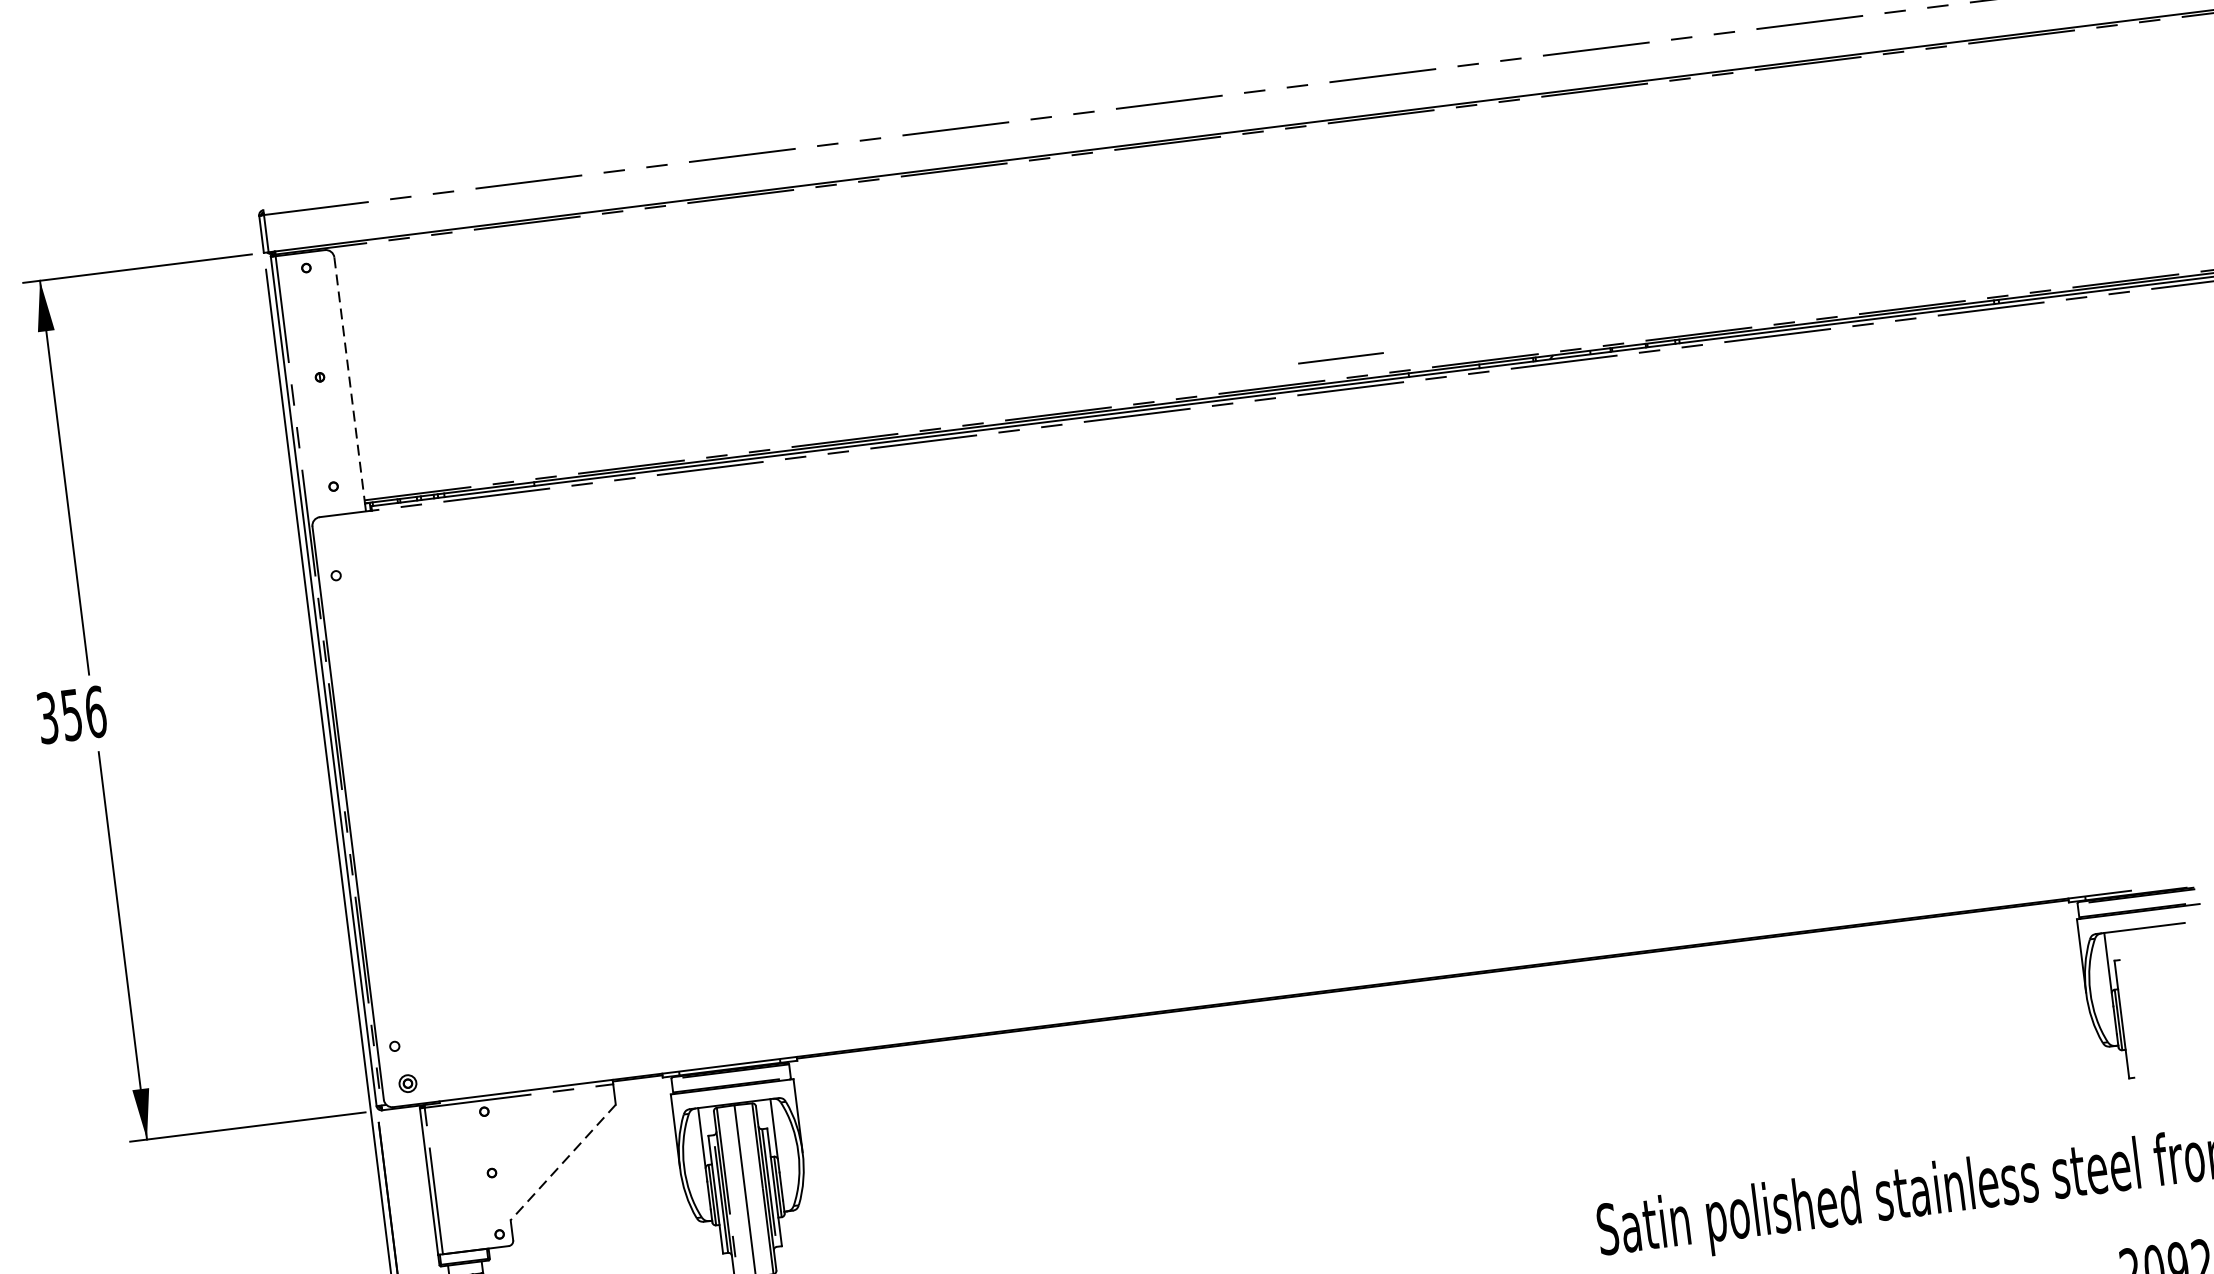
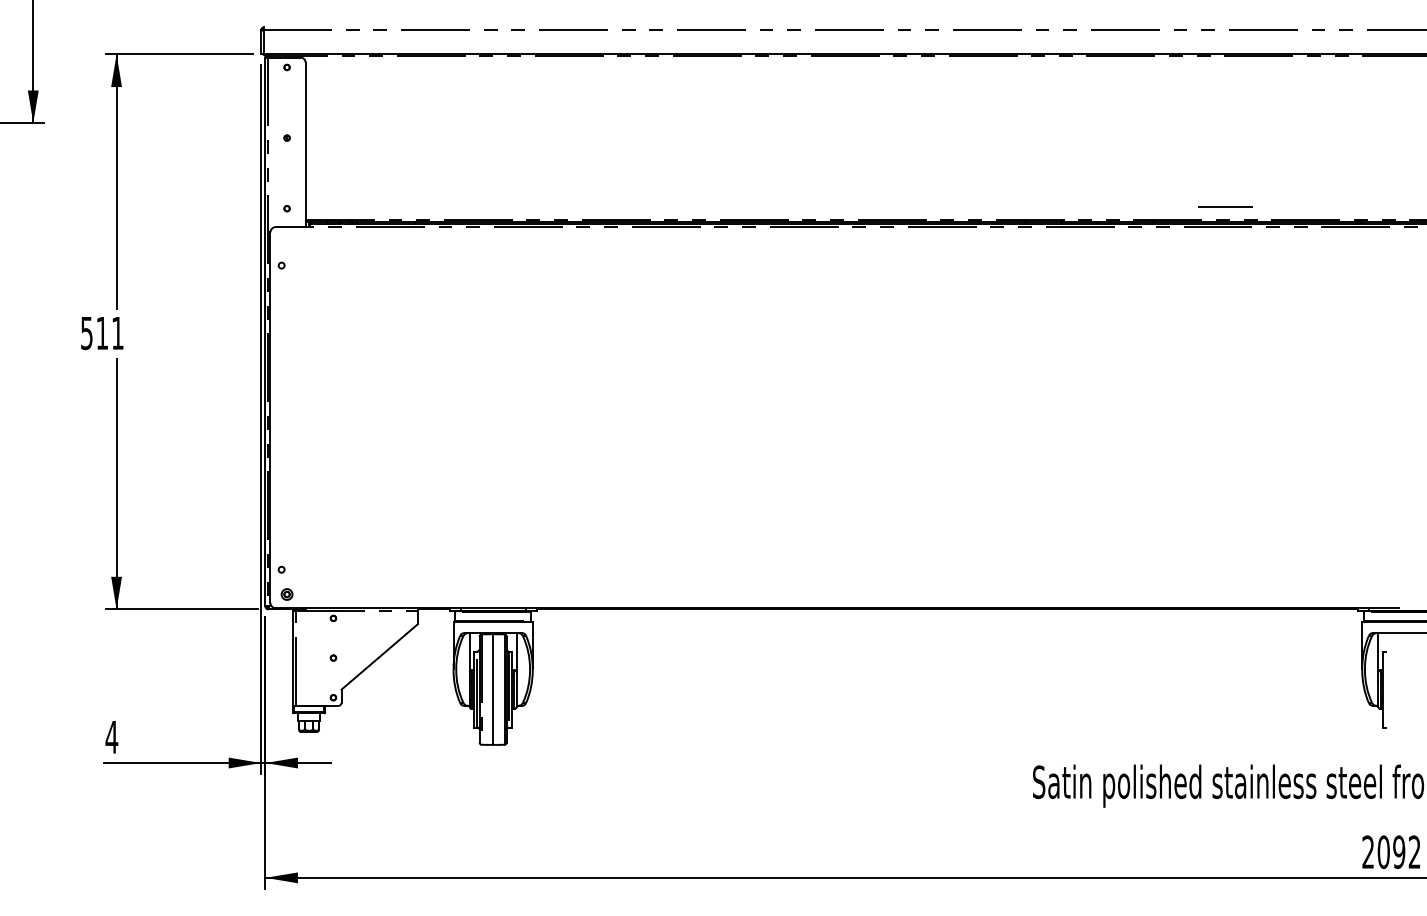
line: (1341, 357) -> (1225, 206), moved
line: (349, 380) -> (305, 142), dashed -> solid
text: (72, 715) -> (102, 333), 356 -> 511
line: (563, 1163) -> (379, 657), dashed -> solid

